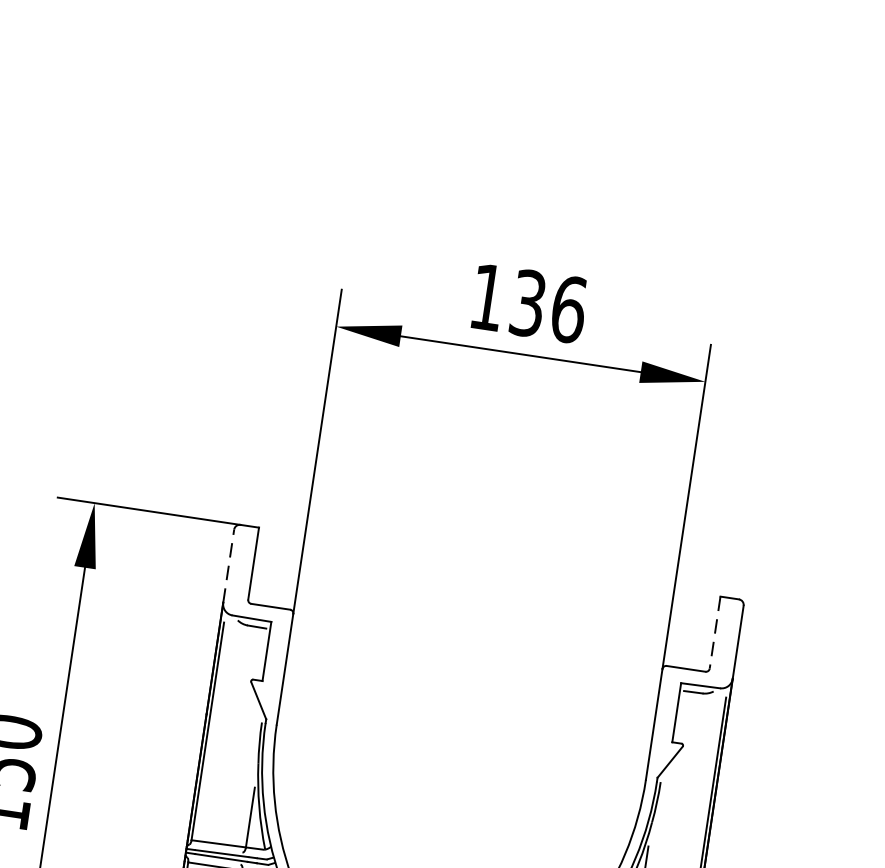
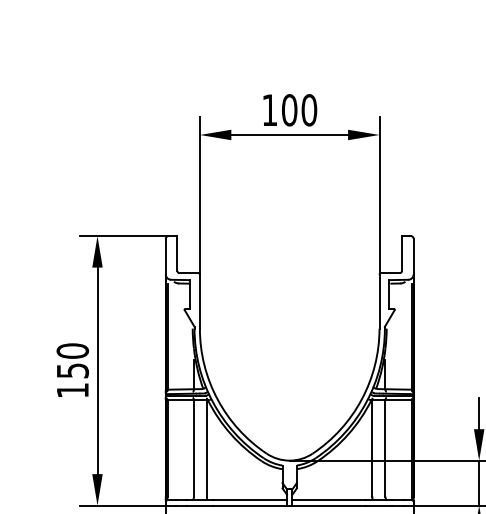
text: (548, 306) -> (299, 110), 136 -> 100
line: (228, 565) -> (165, 256), dashed -> solid
line: (714, 632) -> (401, 253), dashed -> solid

